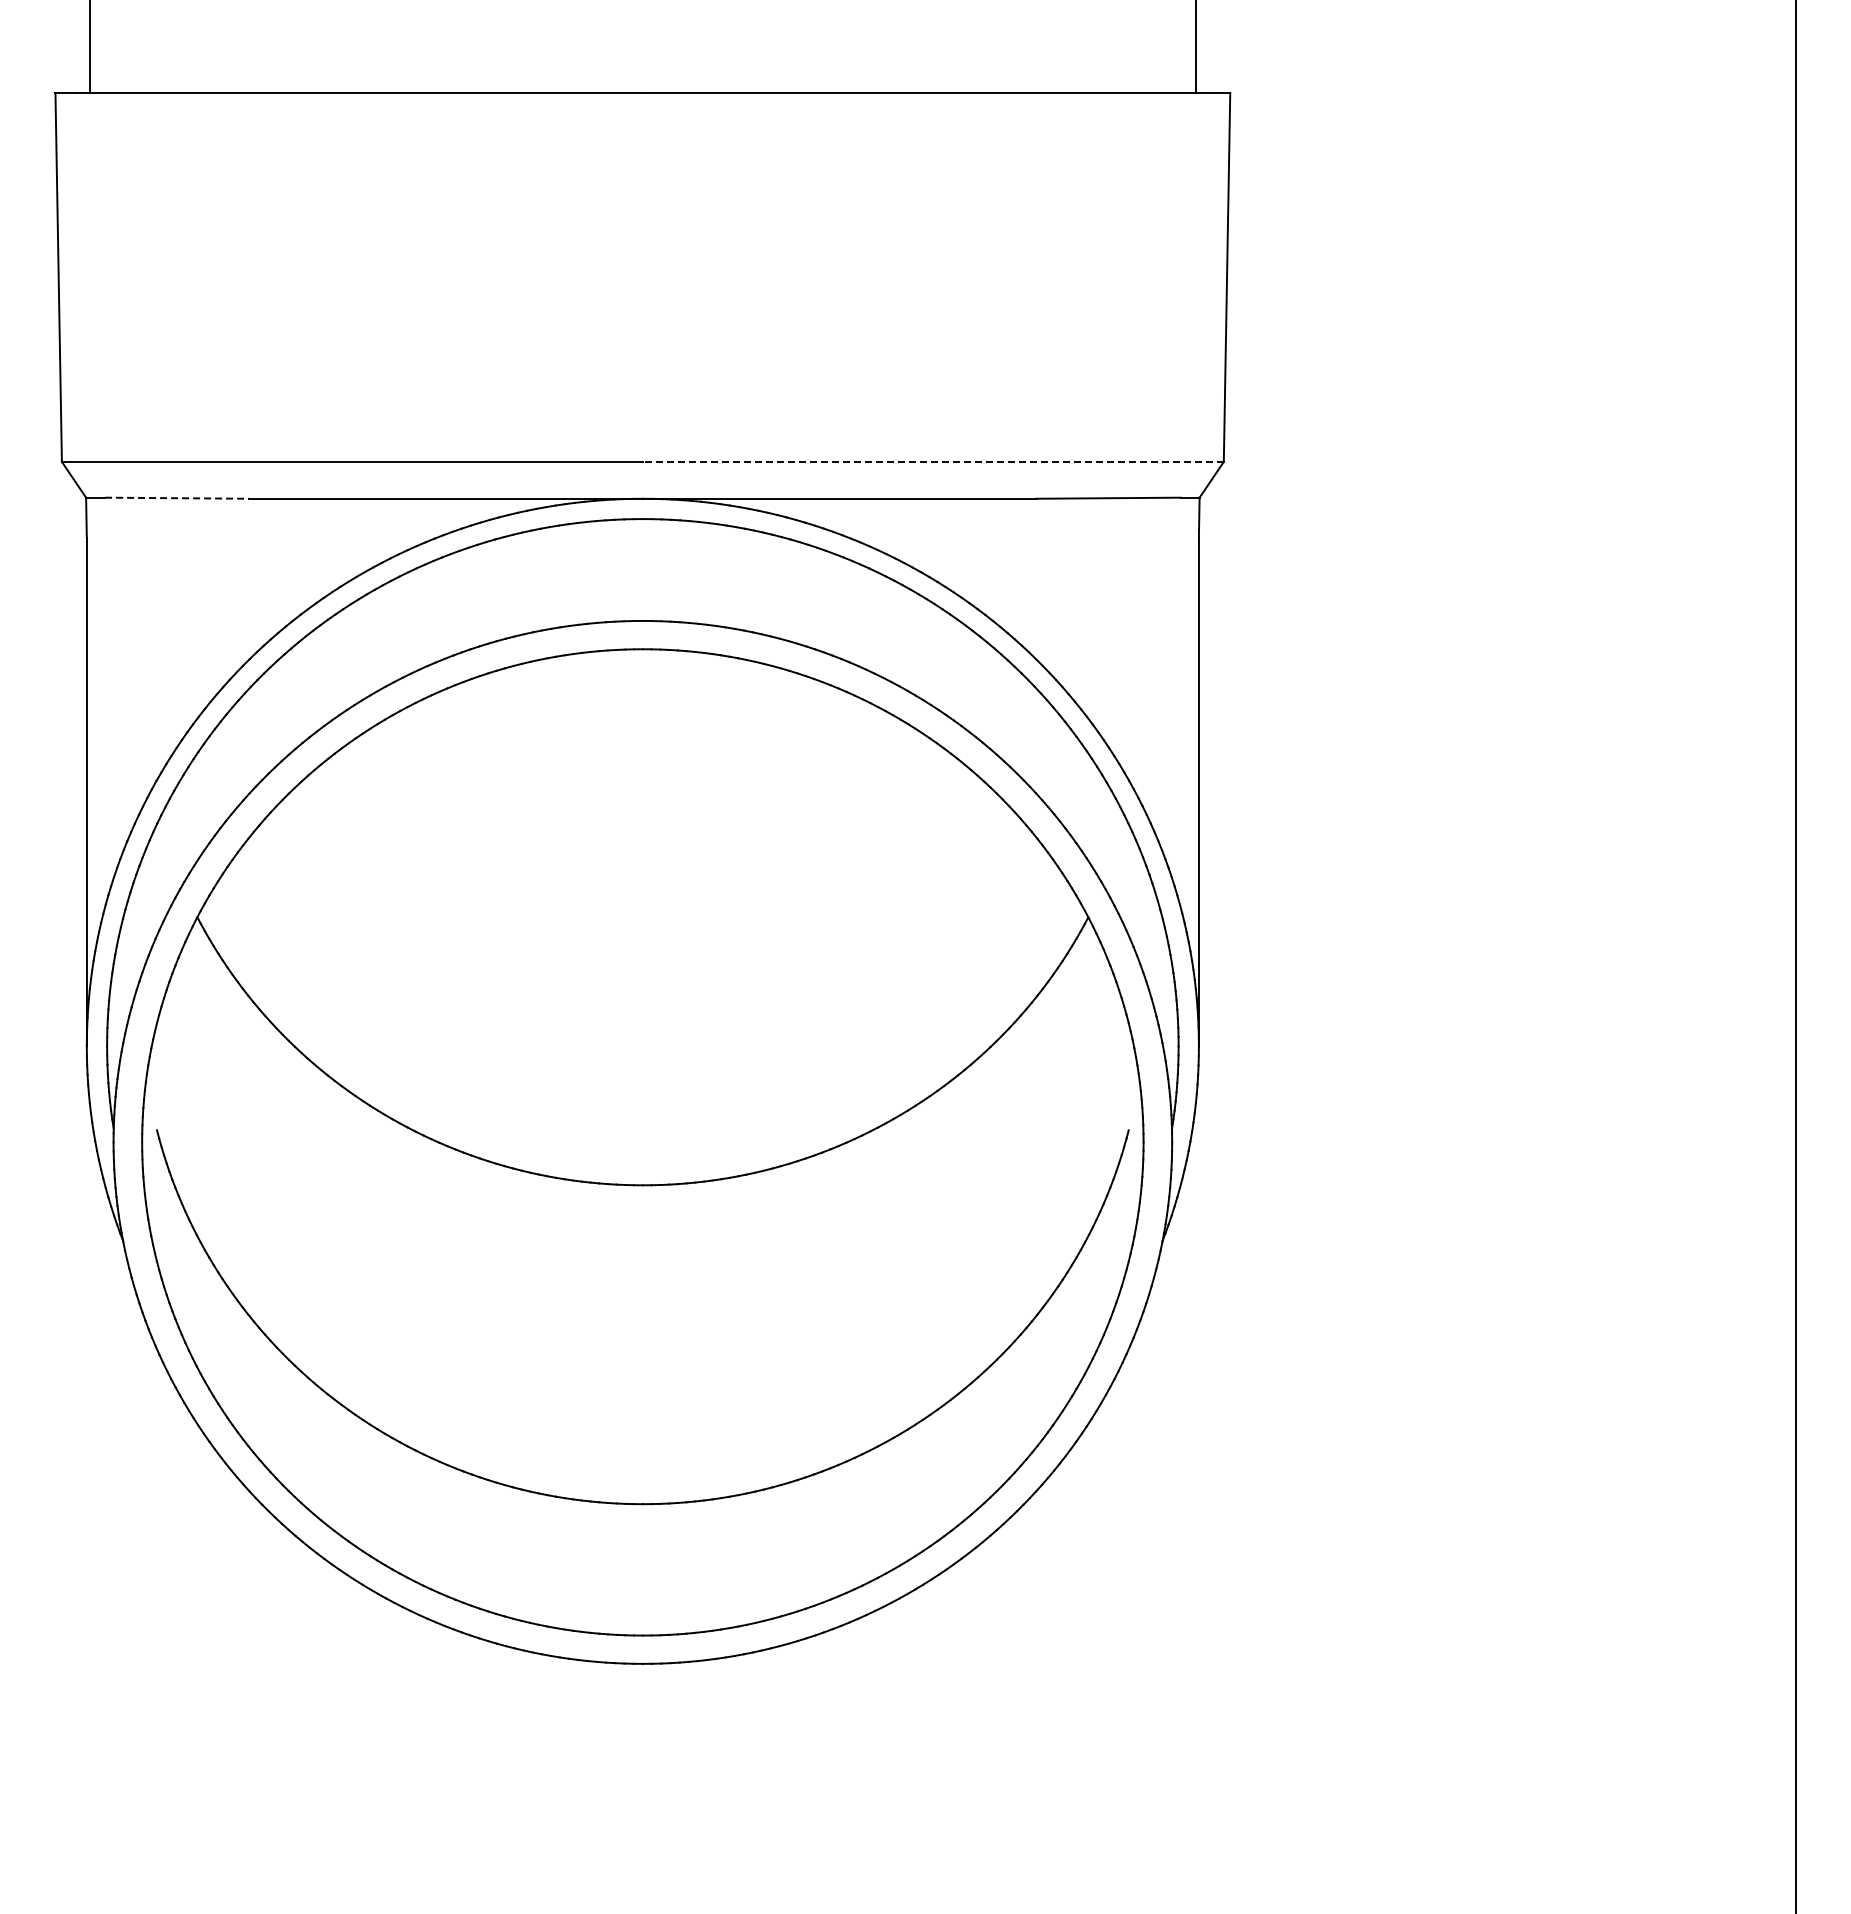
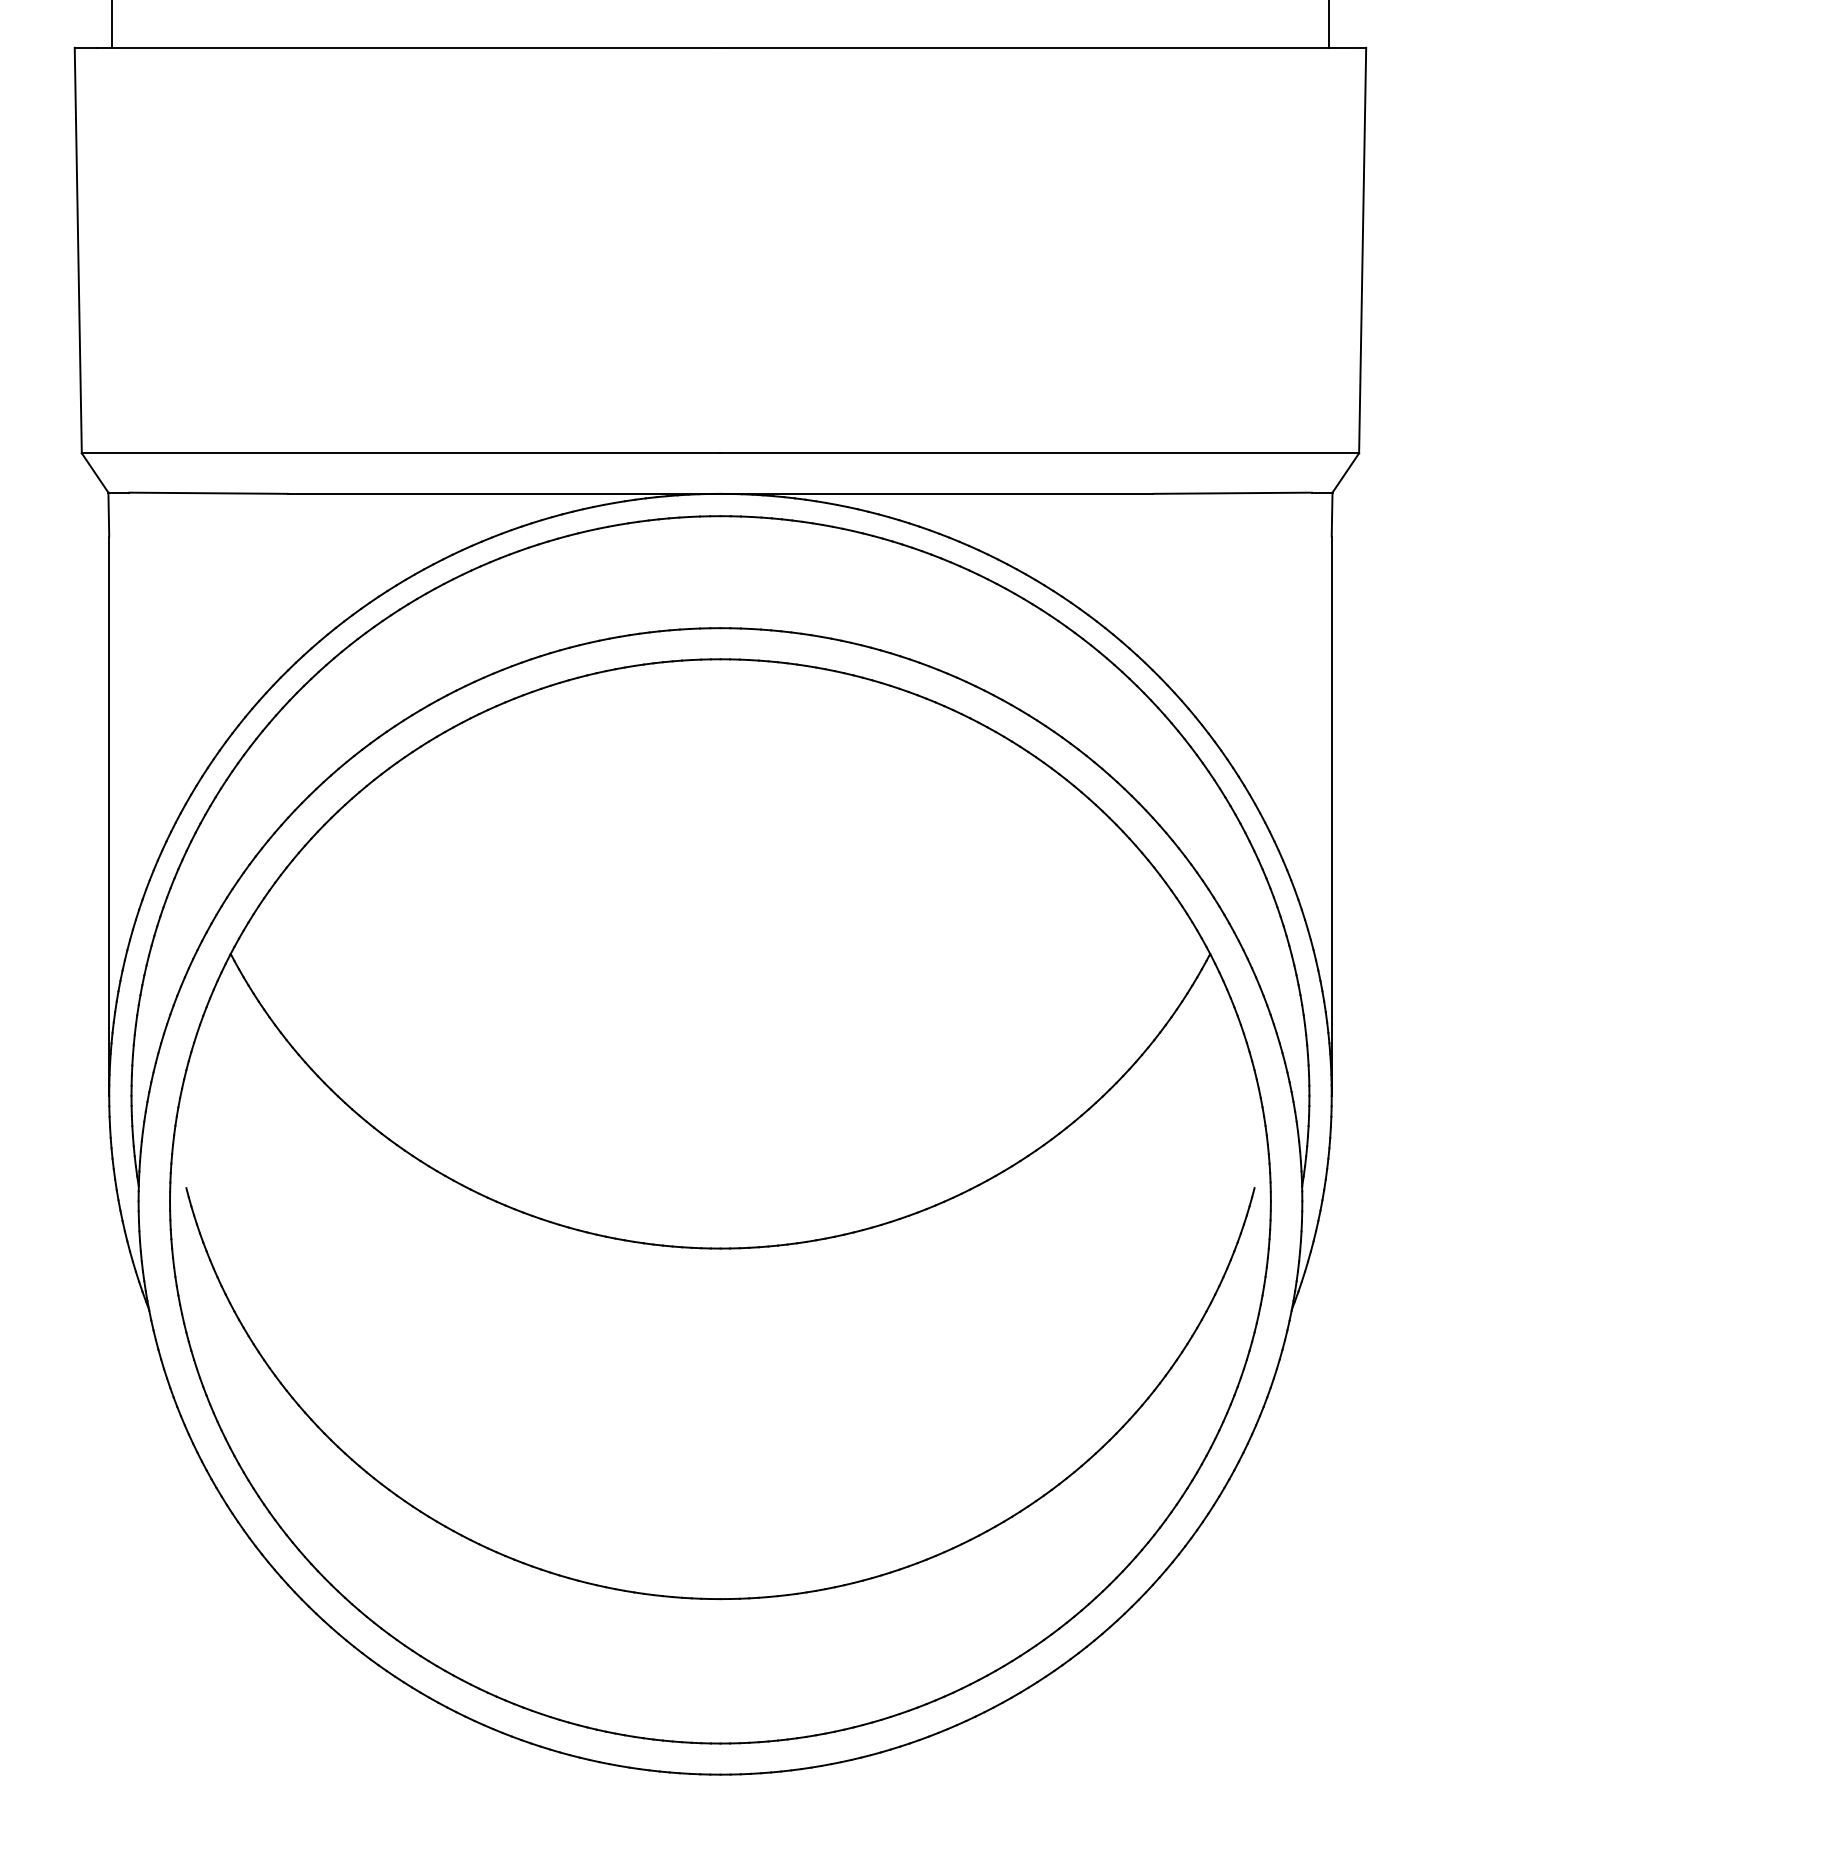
line: (932, 461) -> (1038, 452), dashed -> solid
line: (177, 498) -> (208, 493), dashed -> solid

